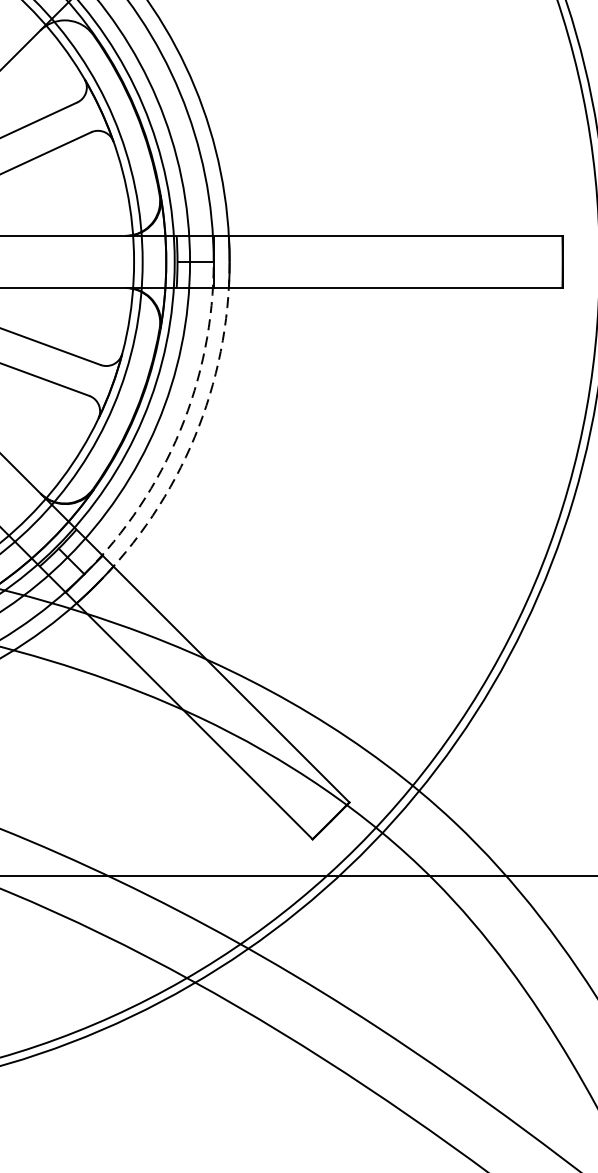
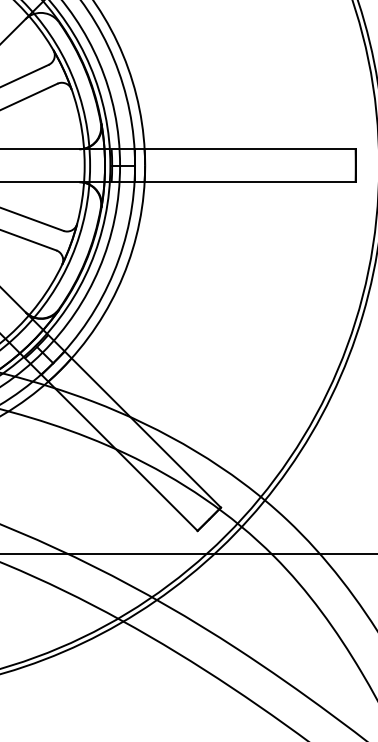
arc: (179, 430) -> (113, 272), dashed -> solid
arc: (195, 437) -> (123, 276), dashed -> solid

